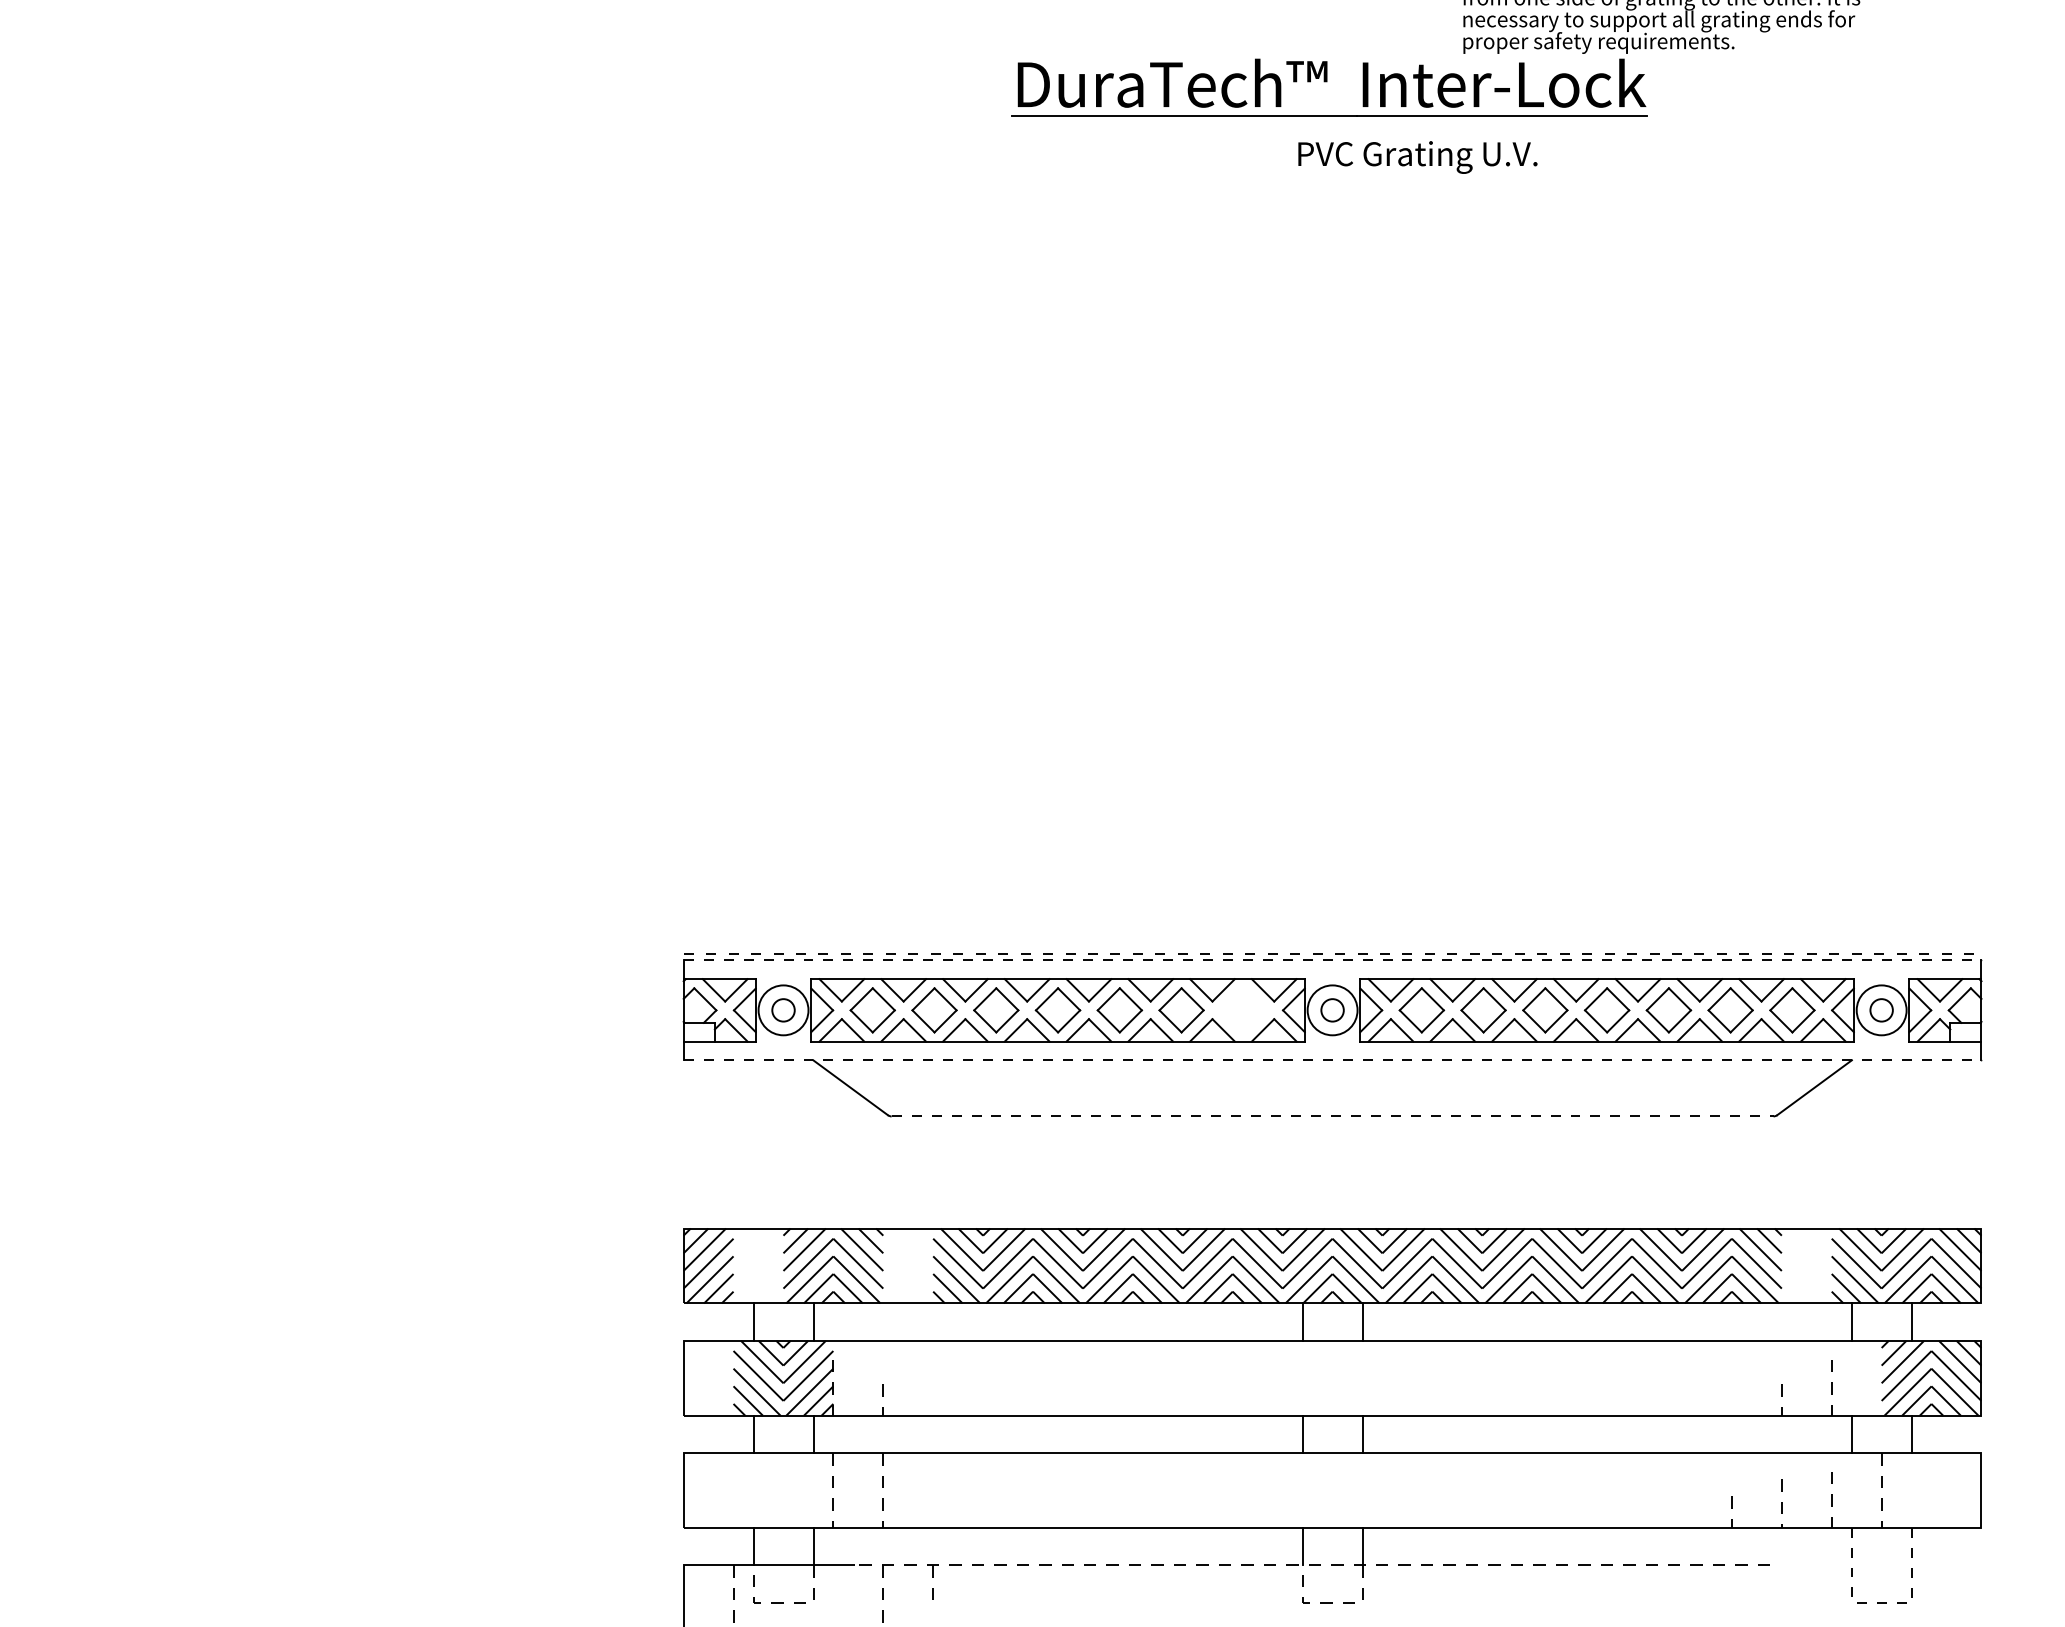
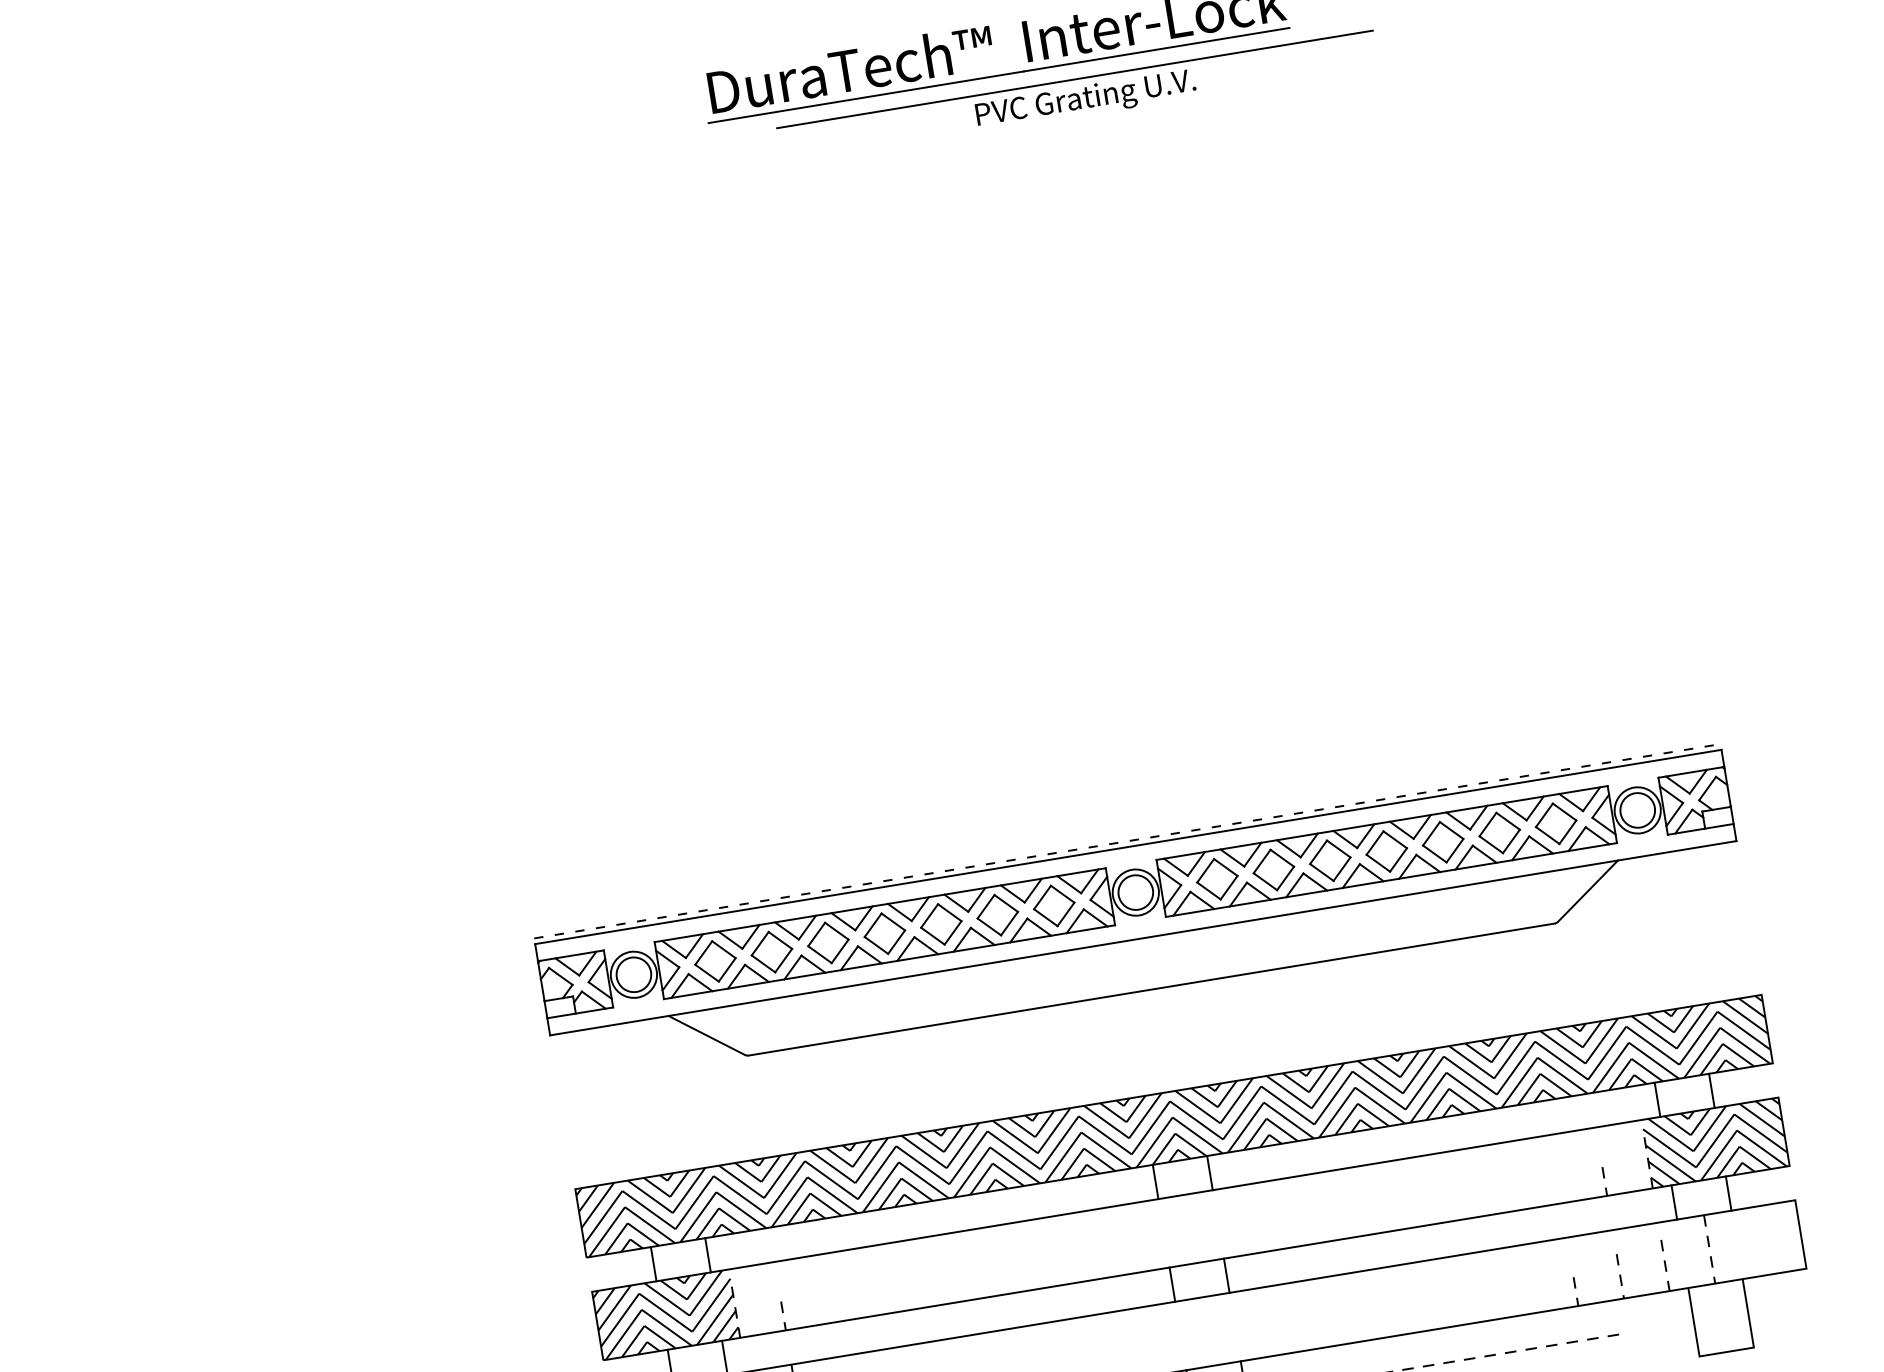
line: (1409, 133) -> (1074, 79), added
line: (1332, 960) -> (1128, 847), dashed -> solid
circle: (783, 1010) -> (633, 974), size x1.67
part: (1243, 1010) -> (1054, 906), added
circle: (1332, 1010) -> (1135, 892), size x1.67
circle: (1881, 1010) -> (1637, 810), size x1.67
line: (1332, 1060) -> (1143, 938), dashed -> solid
line: (1332, 1116) -> (1151, 989), dashed -> solid
hatch: (758, 1265) -> (649, 1211), added
hatch: (908, 1265) -> (786, 1189), added
hatch: (1806, 1265) -> (1607, 1054), added
hatch: (708, 1377) -> (620, 1321), added
hatch: (1856, 1377) -> (1669, 1149), added
line: (1881, 1602) -> (1726, 1351), dashed -> solid

